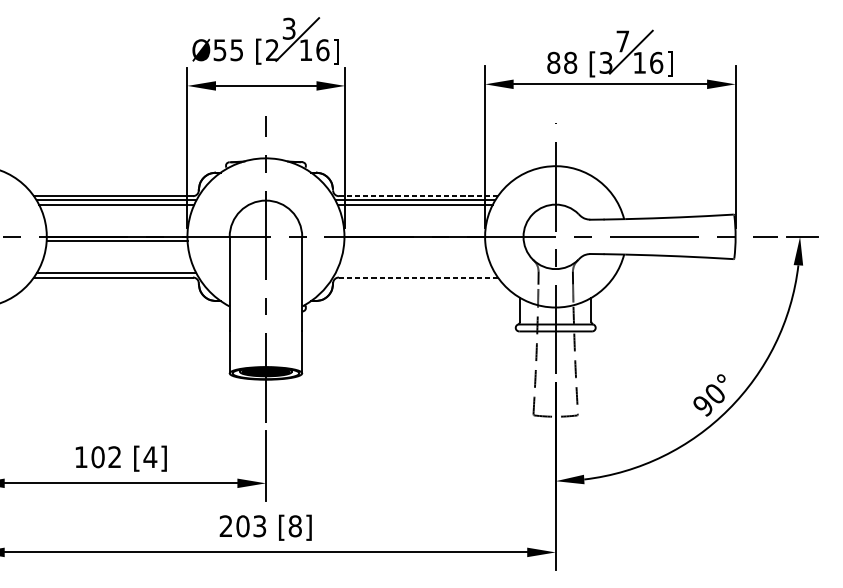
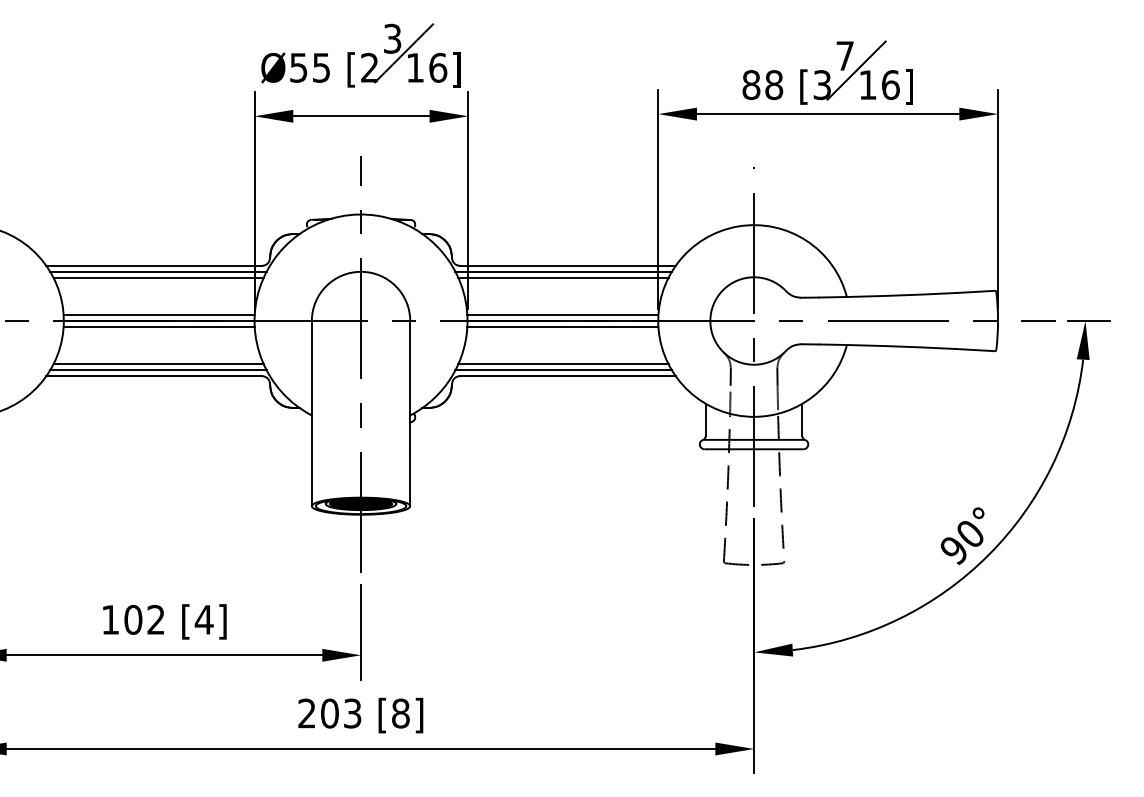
line: (418, 195) -> (567, 265), dashed -> solid
line: (116, 232) -> (158, 315), added
line: (414, 232) -> (562, 315), added
line: (414, 240) -> (562, 326), added
line: (116, 268) -> (158, 364), added
line: (415, 268) -> (563, 364), added
line: (415, 273) -> (563, 370), added
line: (418, 277) -> (567, 376), dashed -> solid

